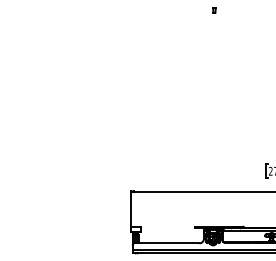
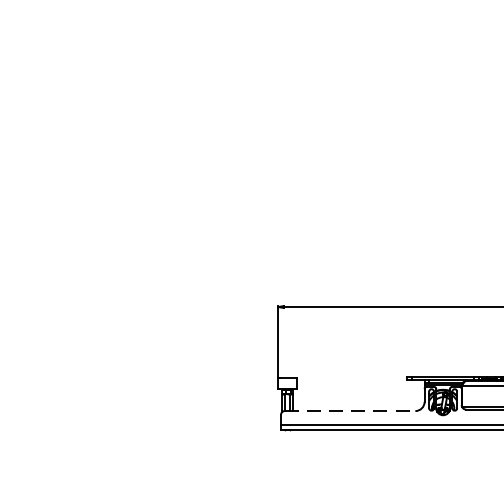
line: (167, 243) -> (351, 411), solid -> dashed

